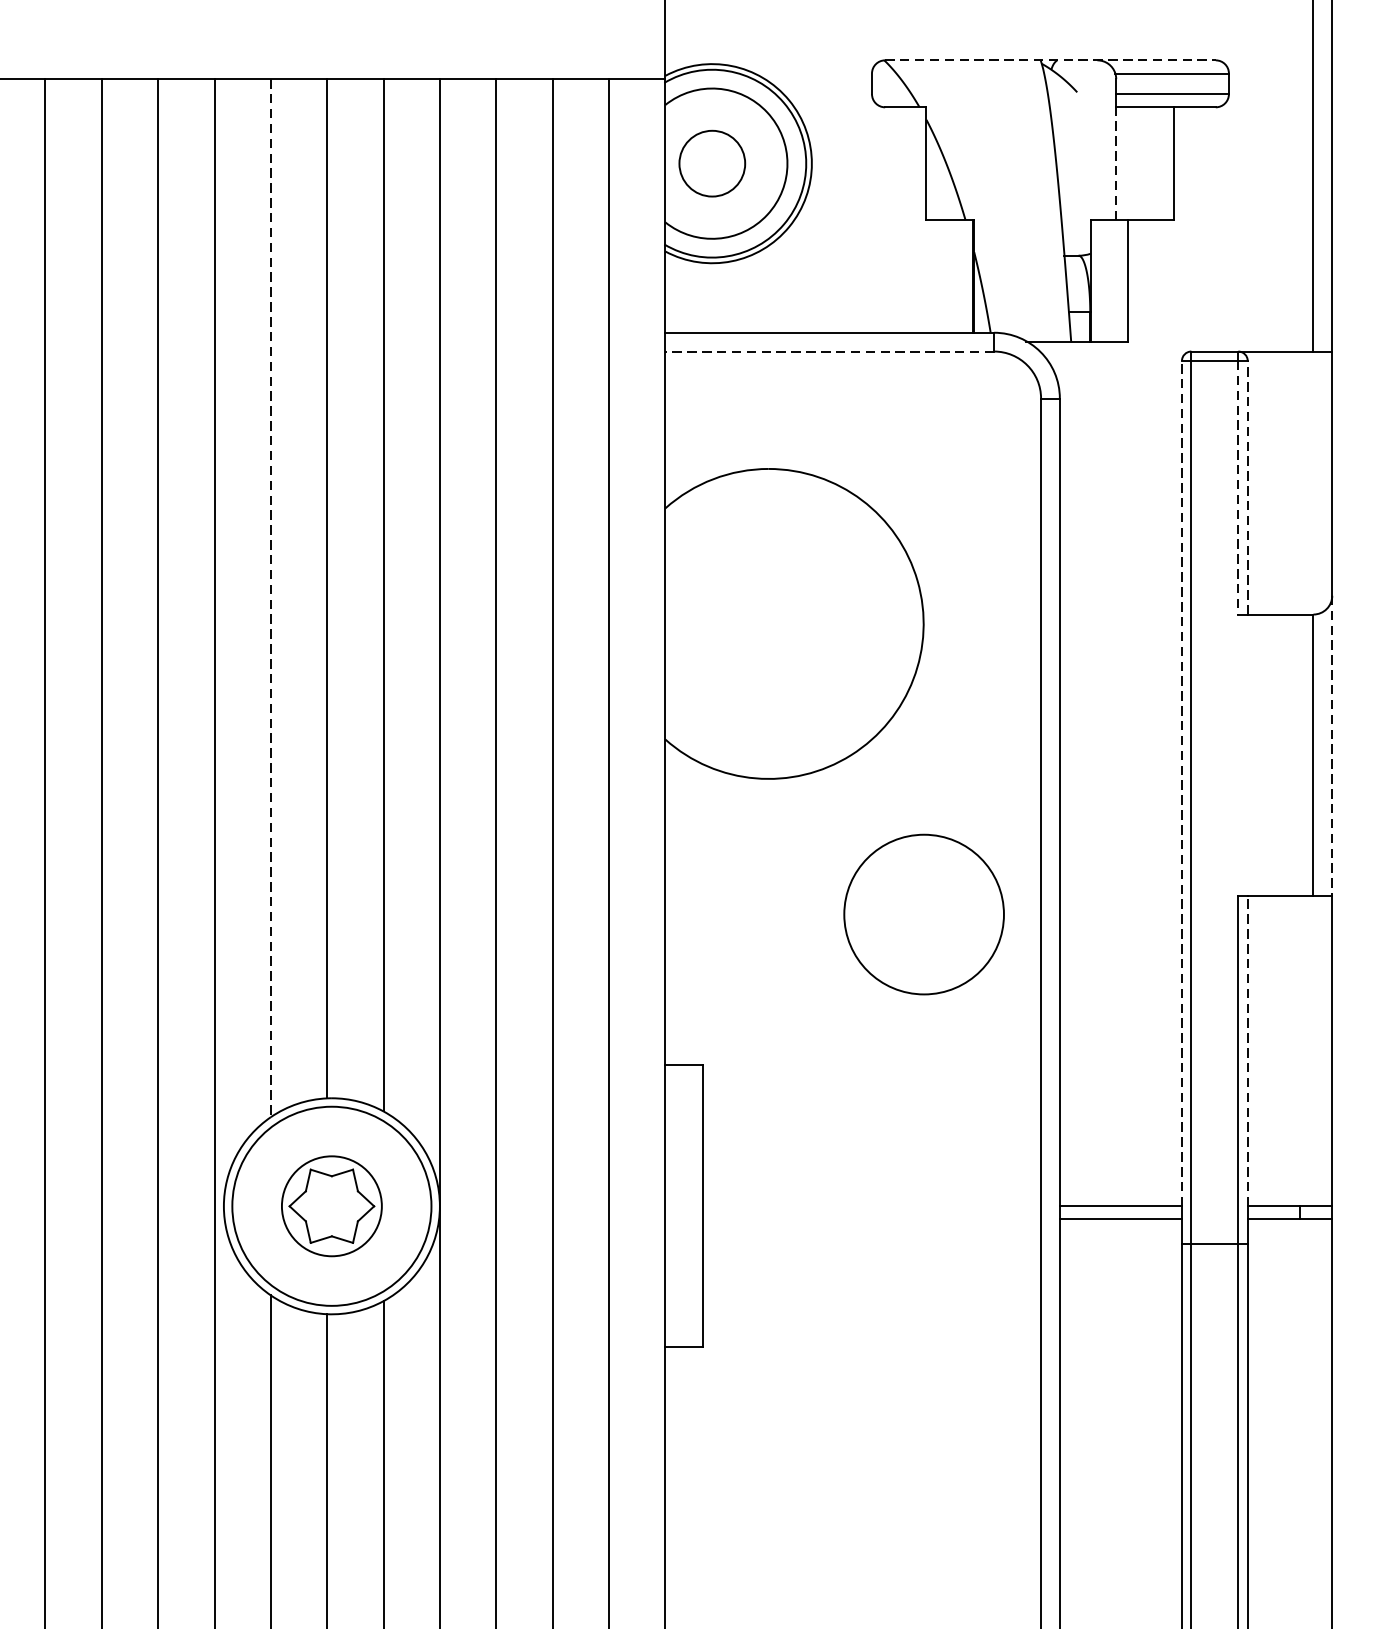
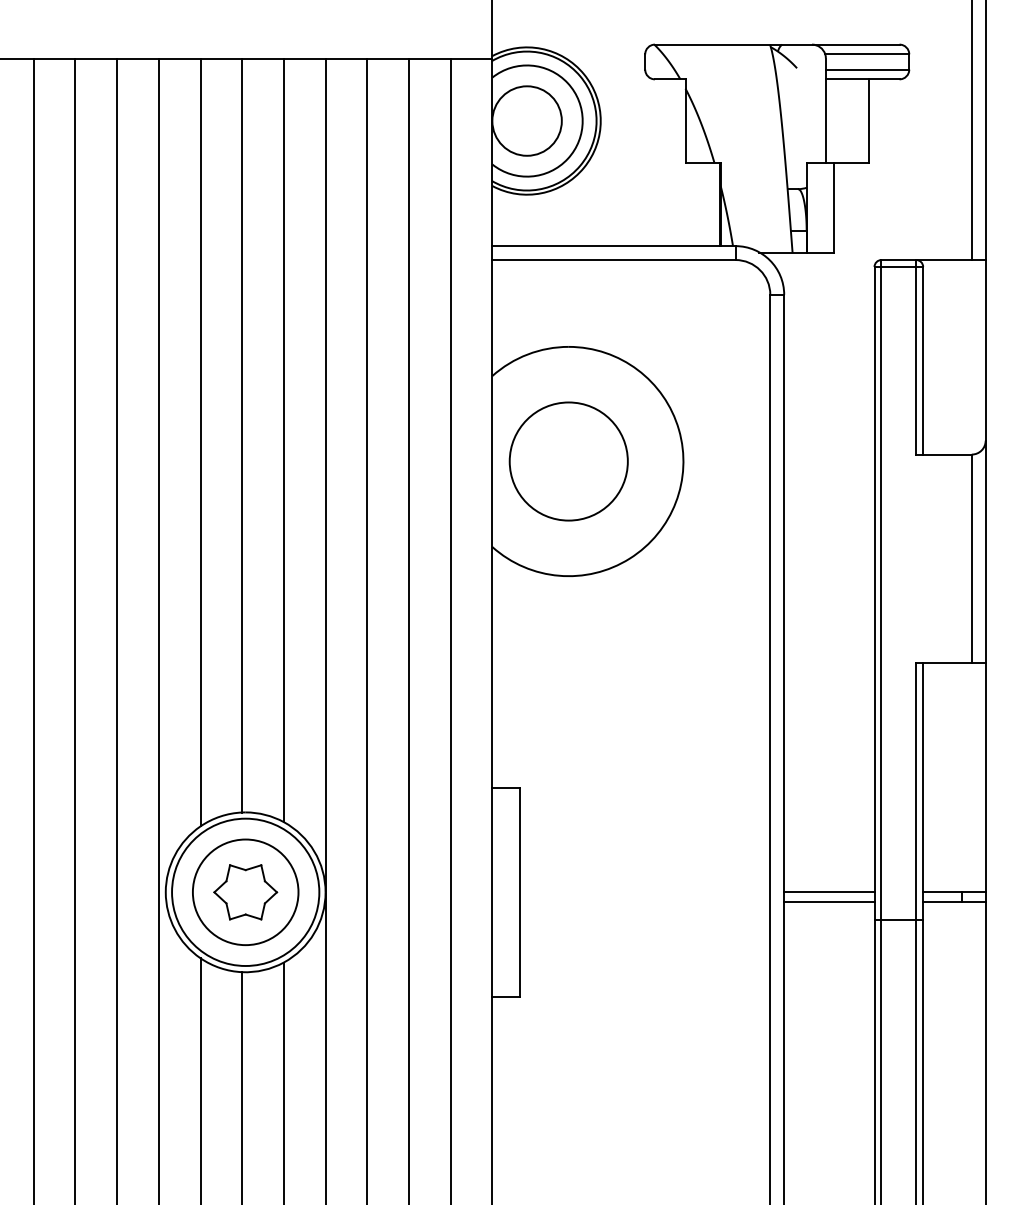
line: (1050, 60) -> (777, 44), dashed -> solid
circle: (711, 162) -> (526, 120), size x1.43
line: (1115, 164) -> (825, 121), dashed -> solid
line: (829, 352) -> (613, 260), dashed -> solid
line: (1238, 487) -> (916, 360), dashed -> solid
line: (1248, 487) -> (923, 360), dashed -> solid
line: (270, 598) -> (200, 442), dashed -> solid
line: (1331, 746) -> (985, 552), dashed -> solid
line: (1181, 783) -> (874, 579), dashed -> solid
circle: (923, 914) -> (568, 461), moved
line: (1248, 1051) -> (923, 777), dashed -> solid
circle: (331, 1206) -> (245, 892), size x1.43

